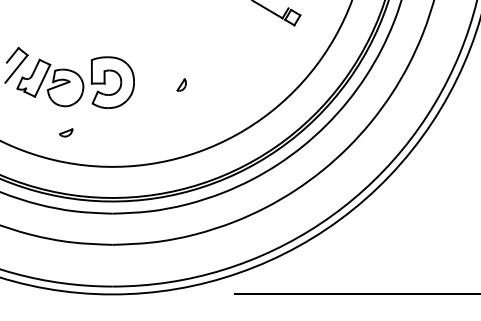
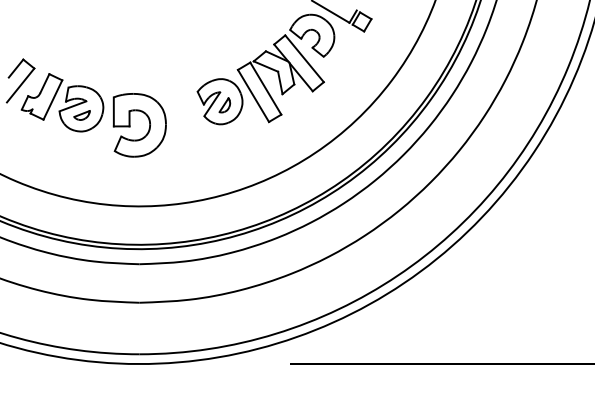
part: (214, 56) -> (265, 69), added
part: (105, 82) -> (130, 125), moved
part: (65, 132) -> (81, 115), moved

